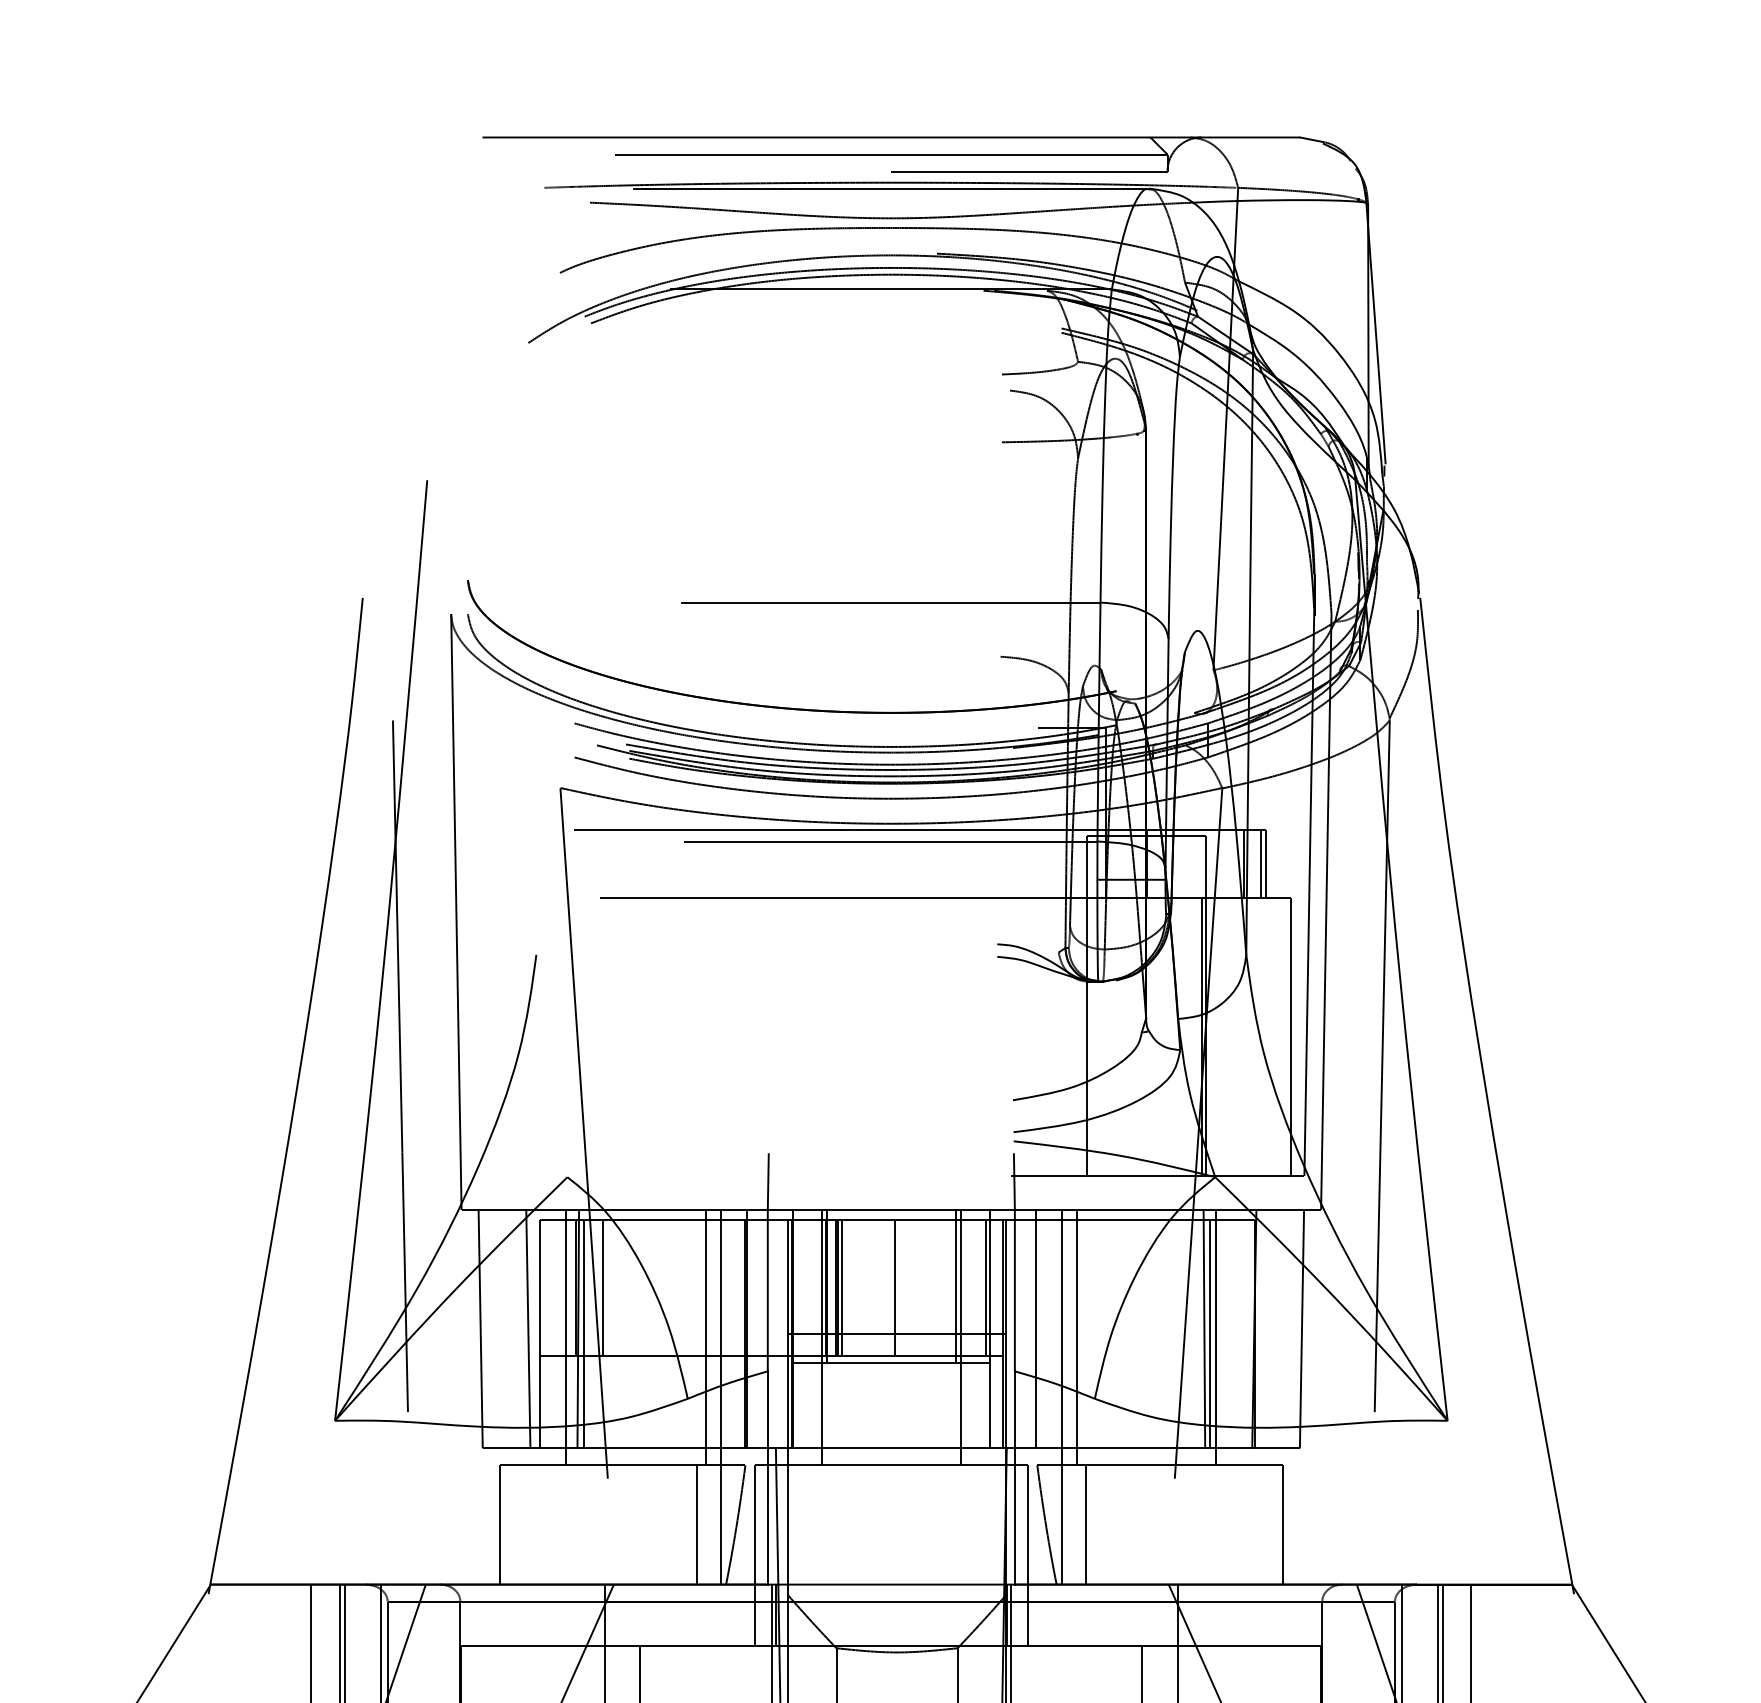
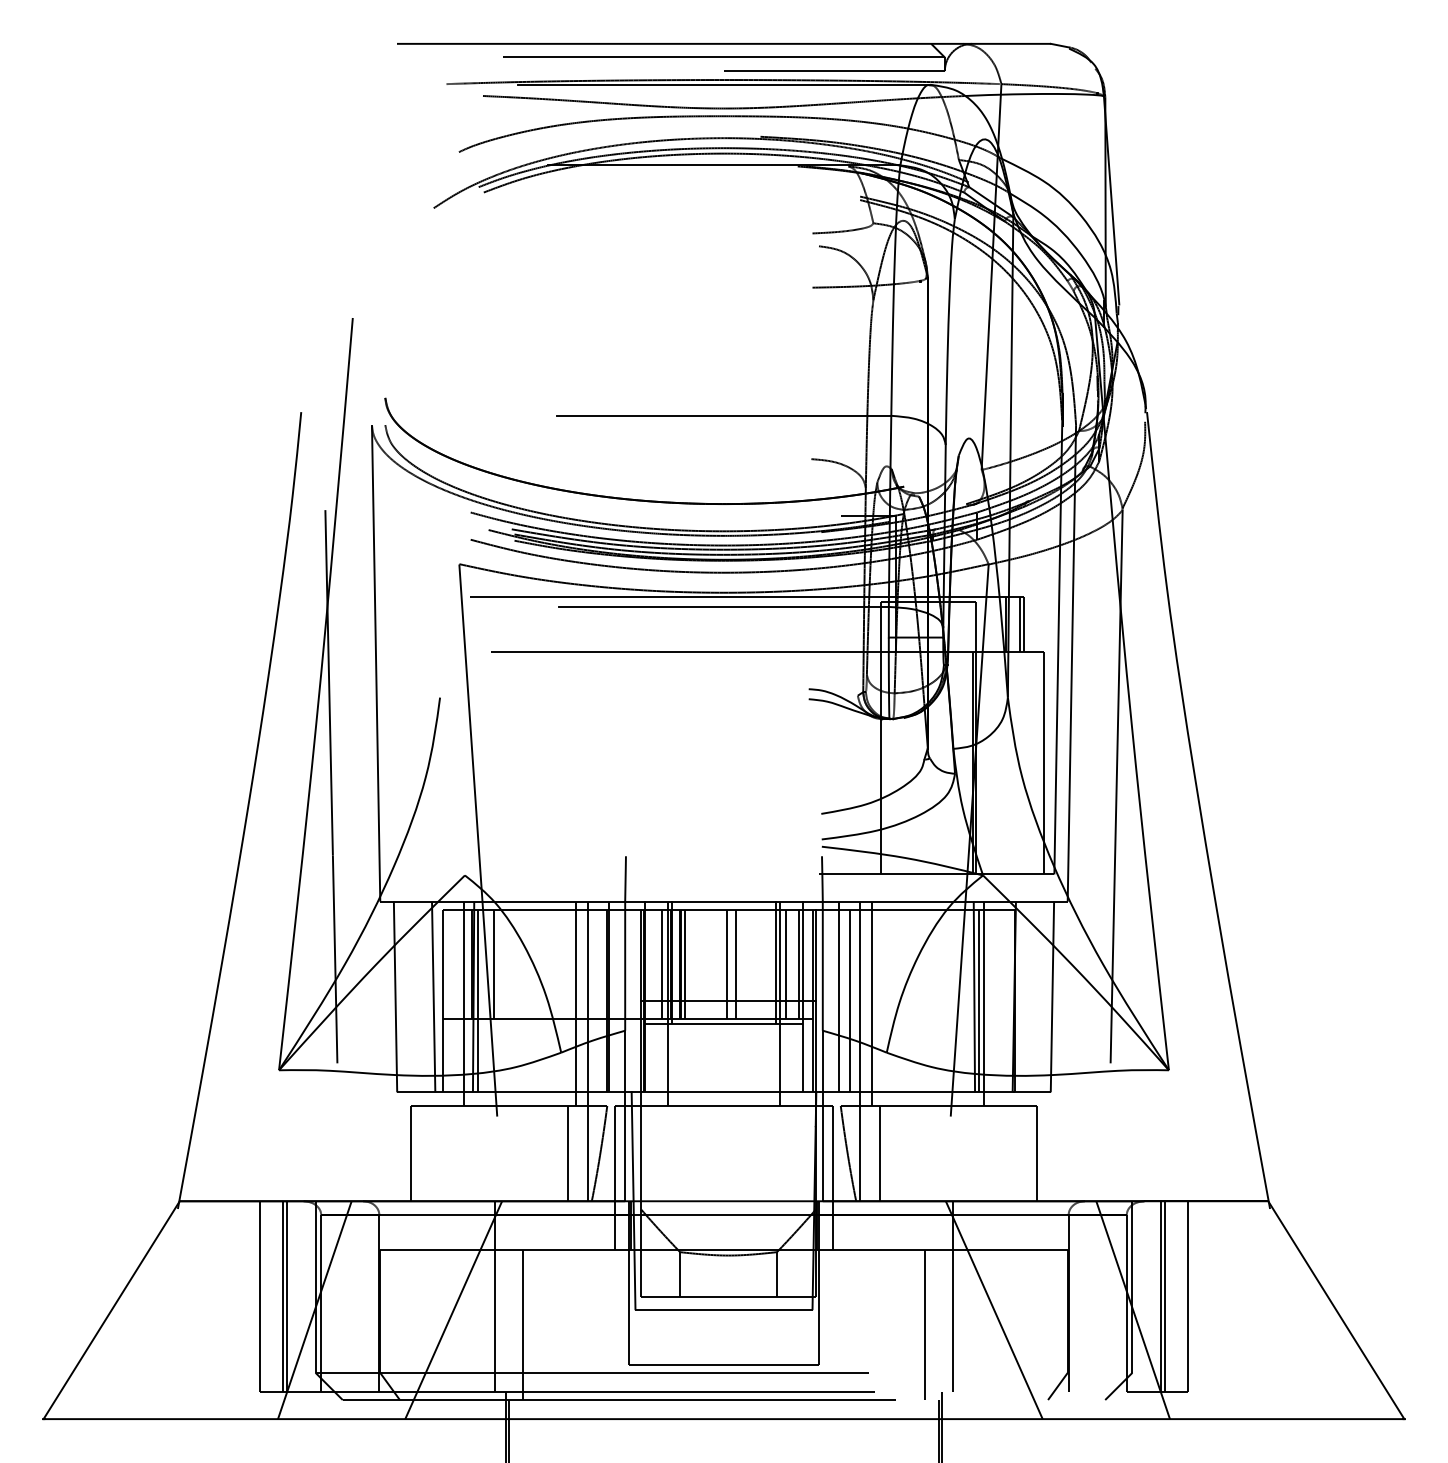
line: (814, 1287) -> (662, 963), added
line: (905, 1287) -> (735, 963), added
line: (968, 1287) -> (785, 963), added
line: (1049, 1333) -> (850, 1000), added

